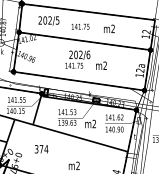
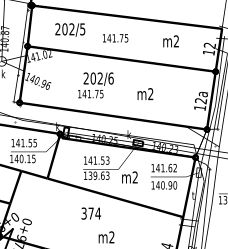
text: (109, 28) -> (171, 40), moved
text: (77, 59) -> (95, 85), moved
text: (41, 149) -> (91, 213), moved

